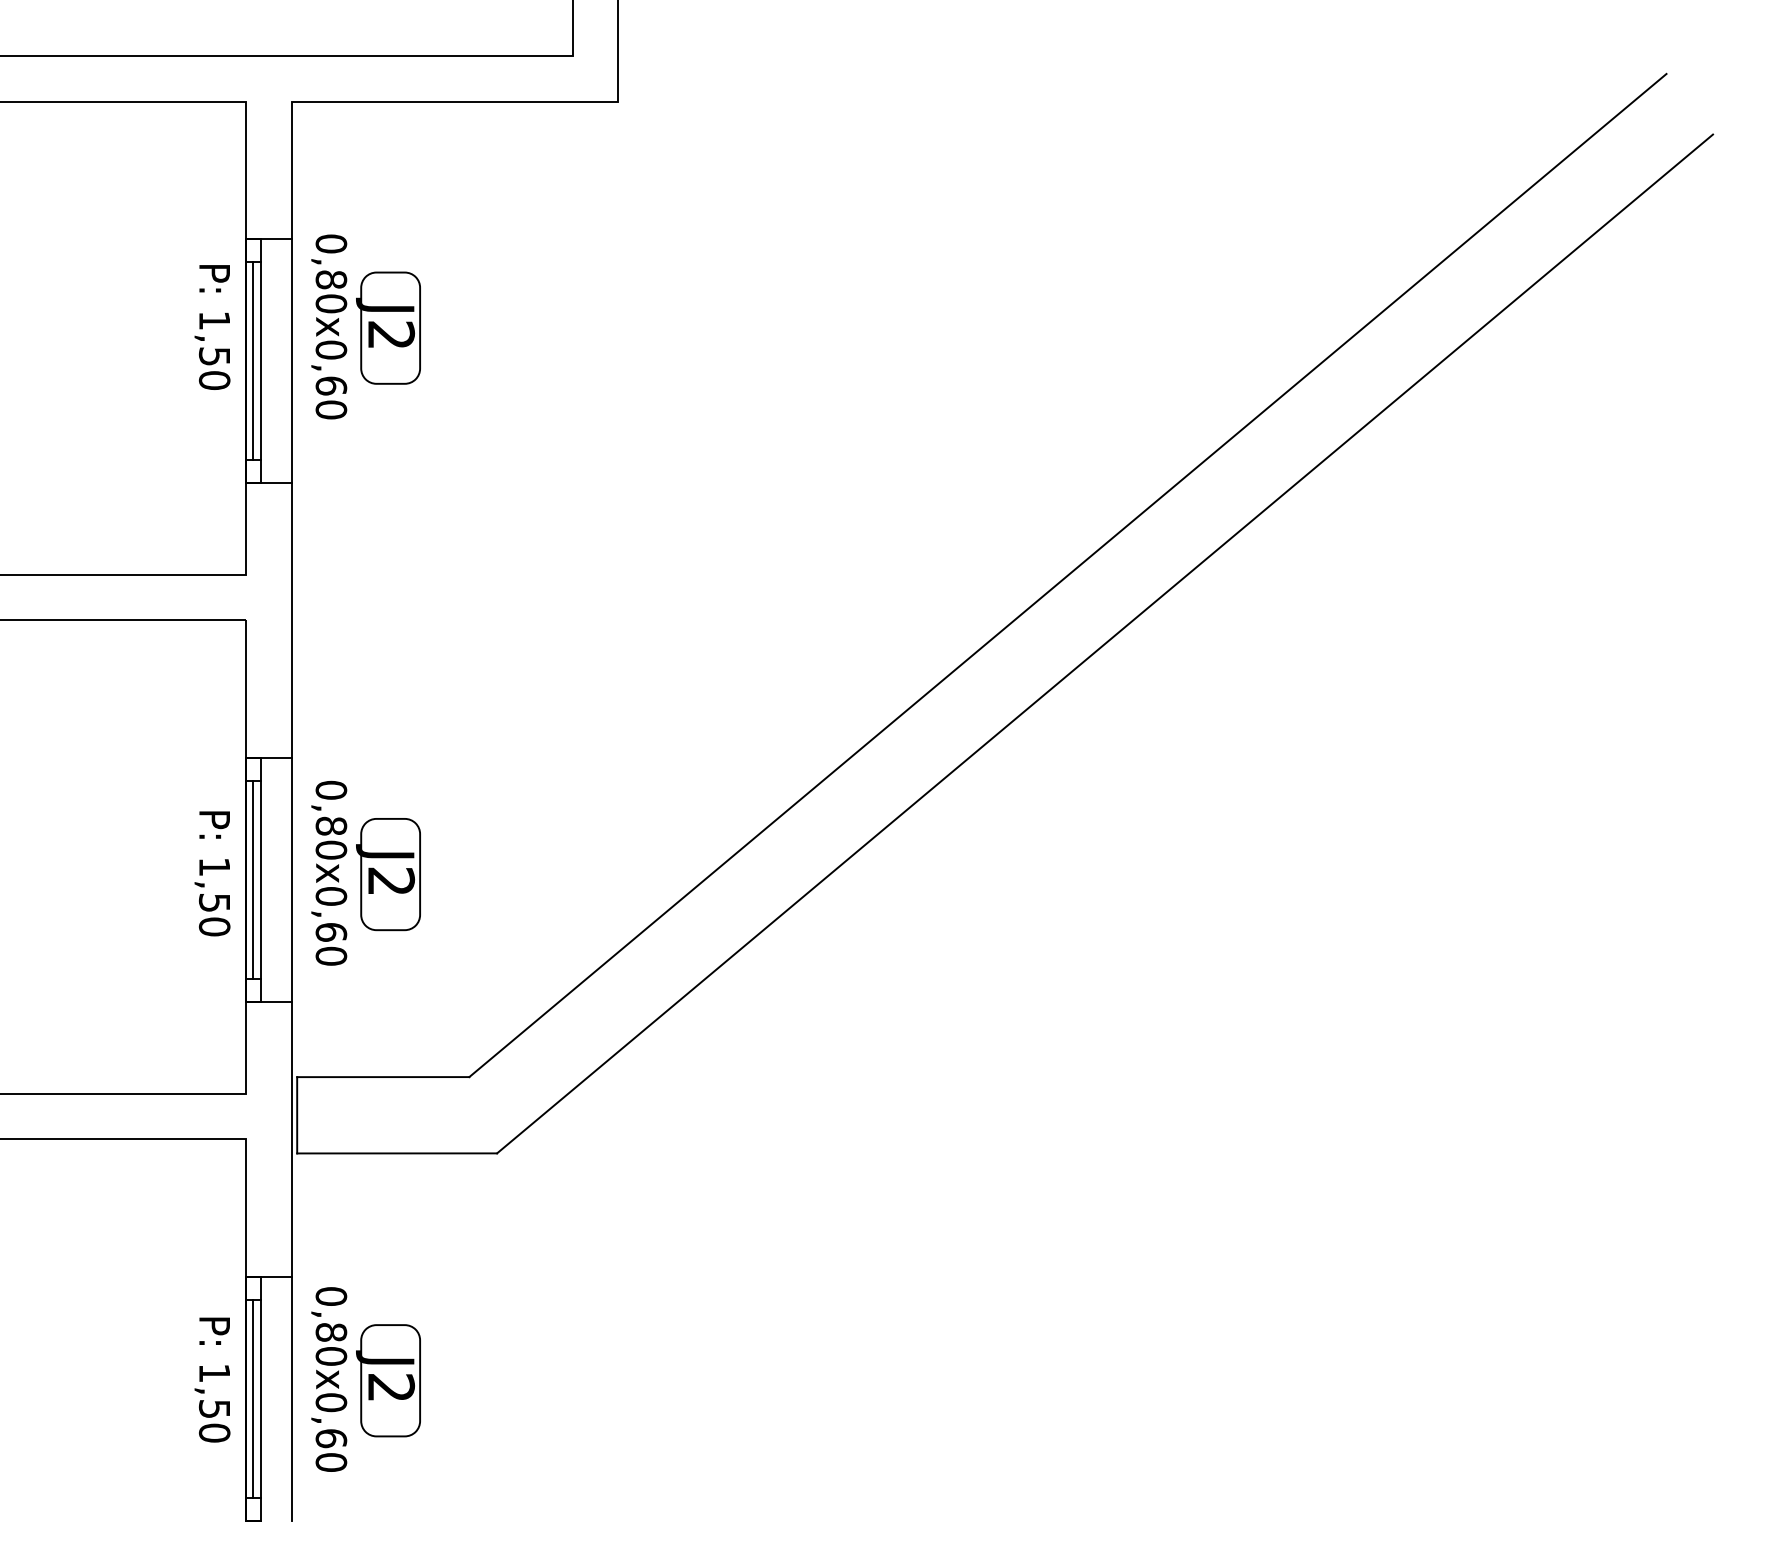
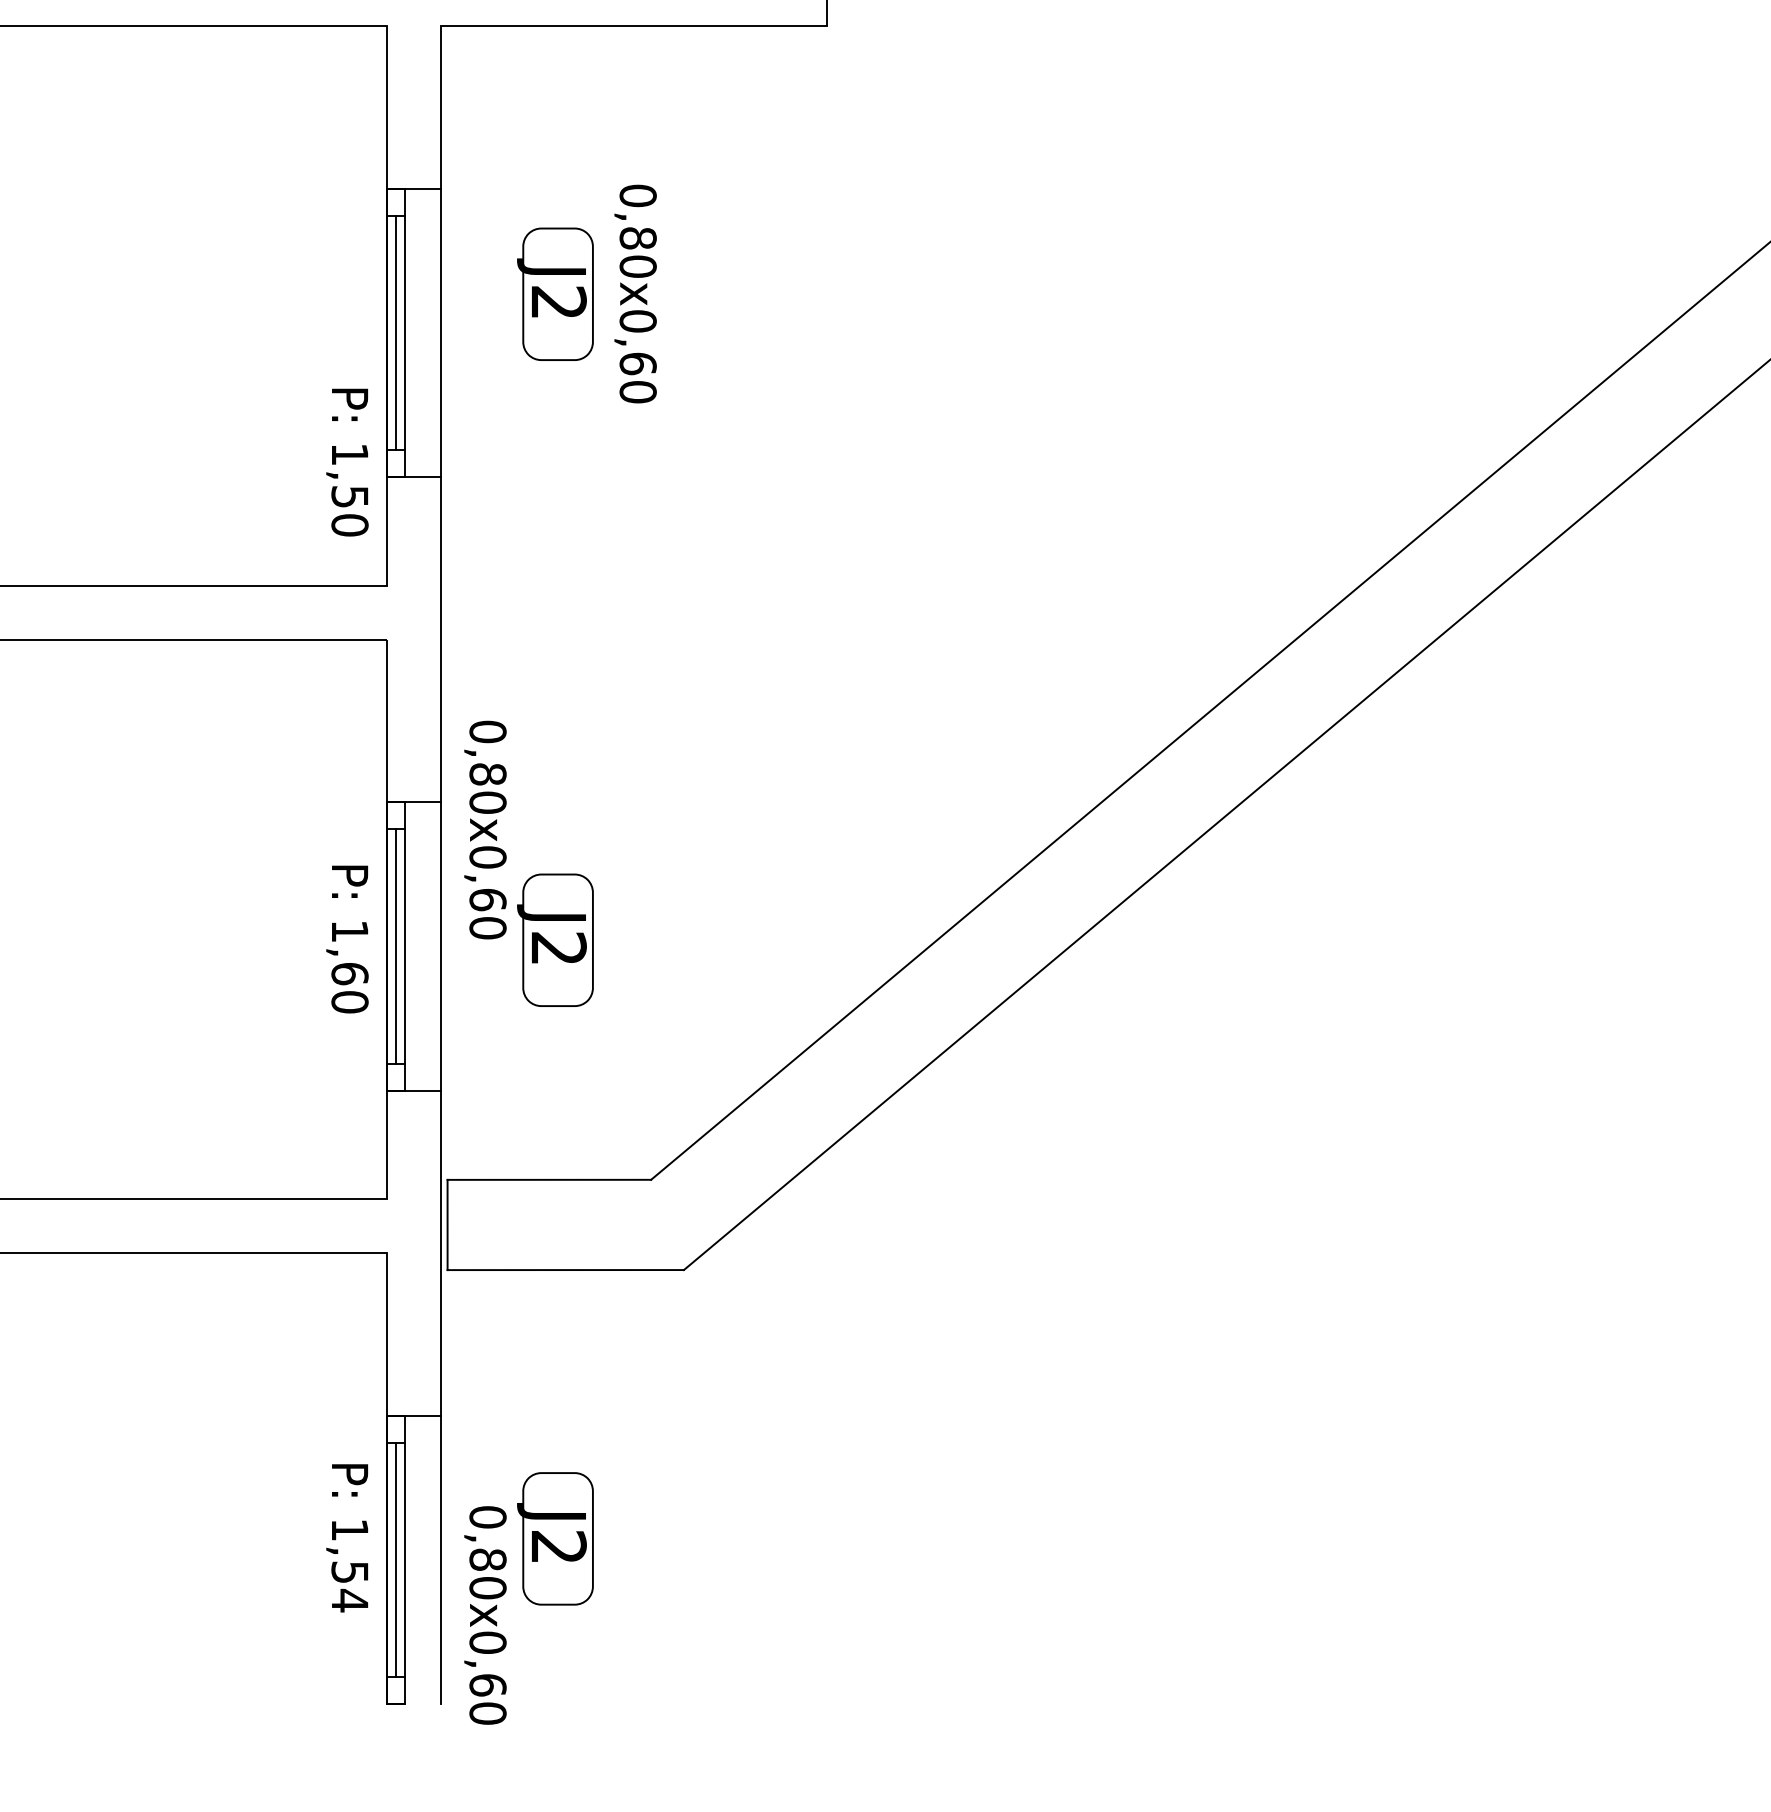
text: (329, 326) -> (635, 293), moved
text: (212, 327) -> (347, 462), moved
text: (329, 872) -> (485, 829), moved
text: (214, 902) -> (349, 973), 1,50 -> 1,60
text: (329, 1379) -> (485, 1615), moved
text: (214, 1432) -> (349, 1600), 1,50 -> 1,54

